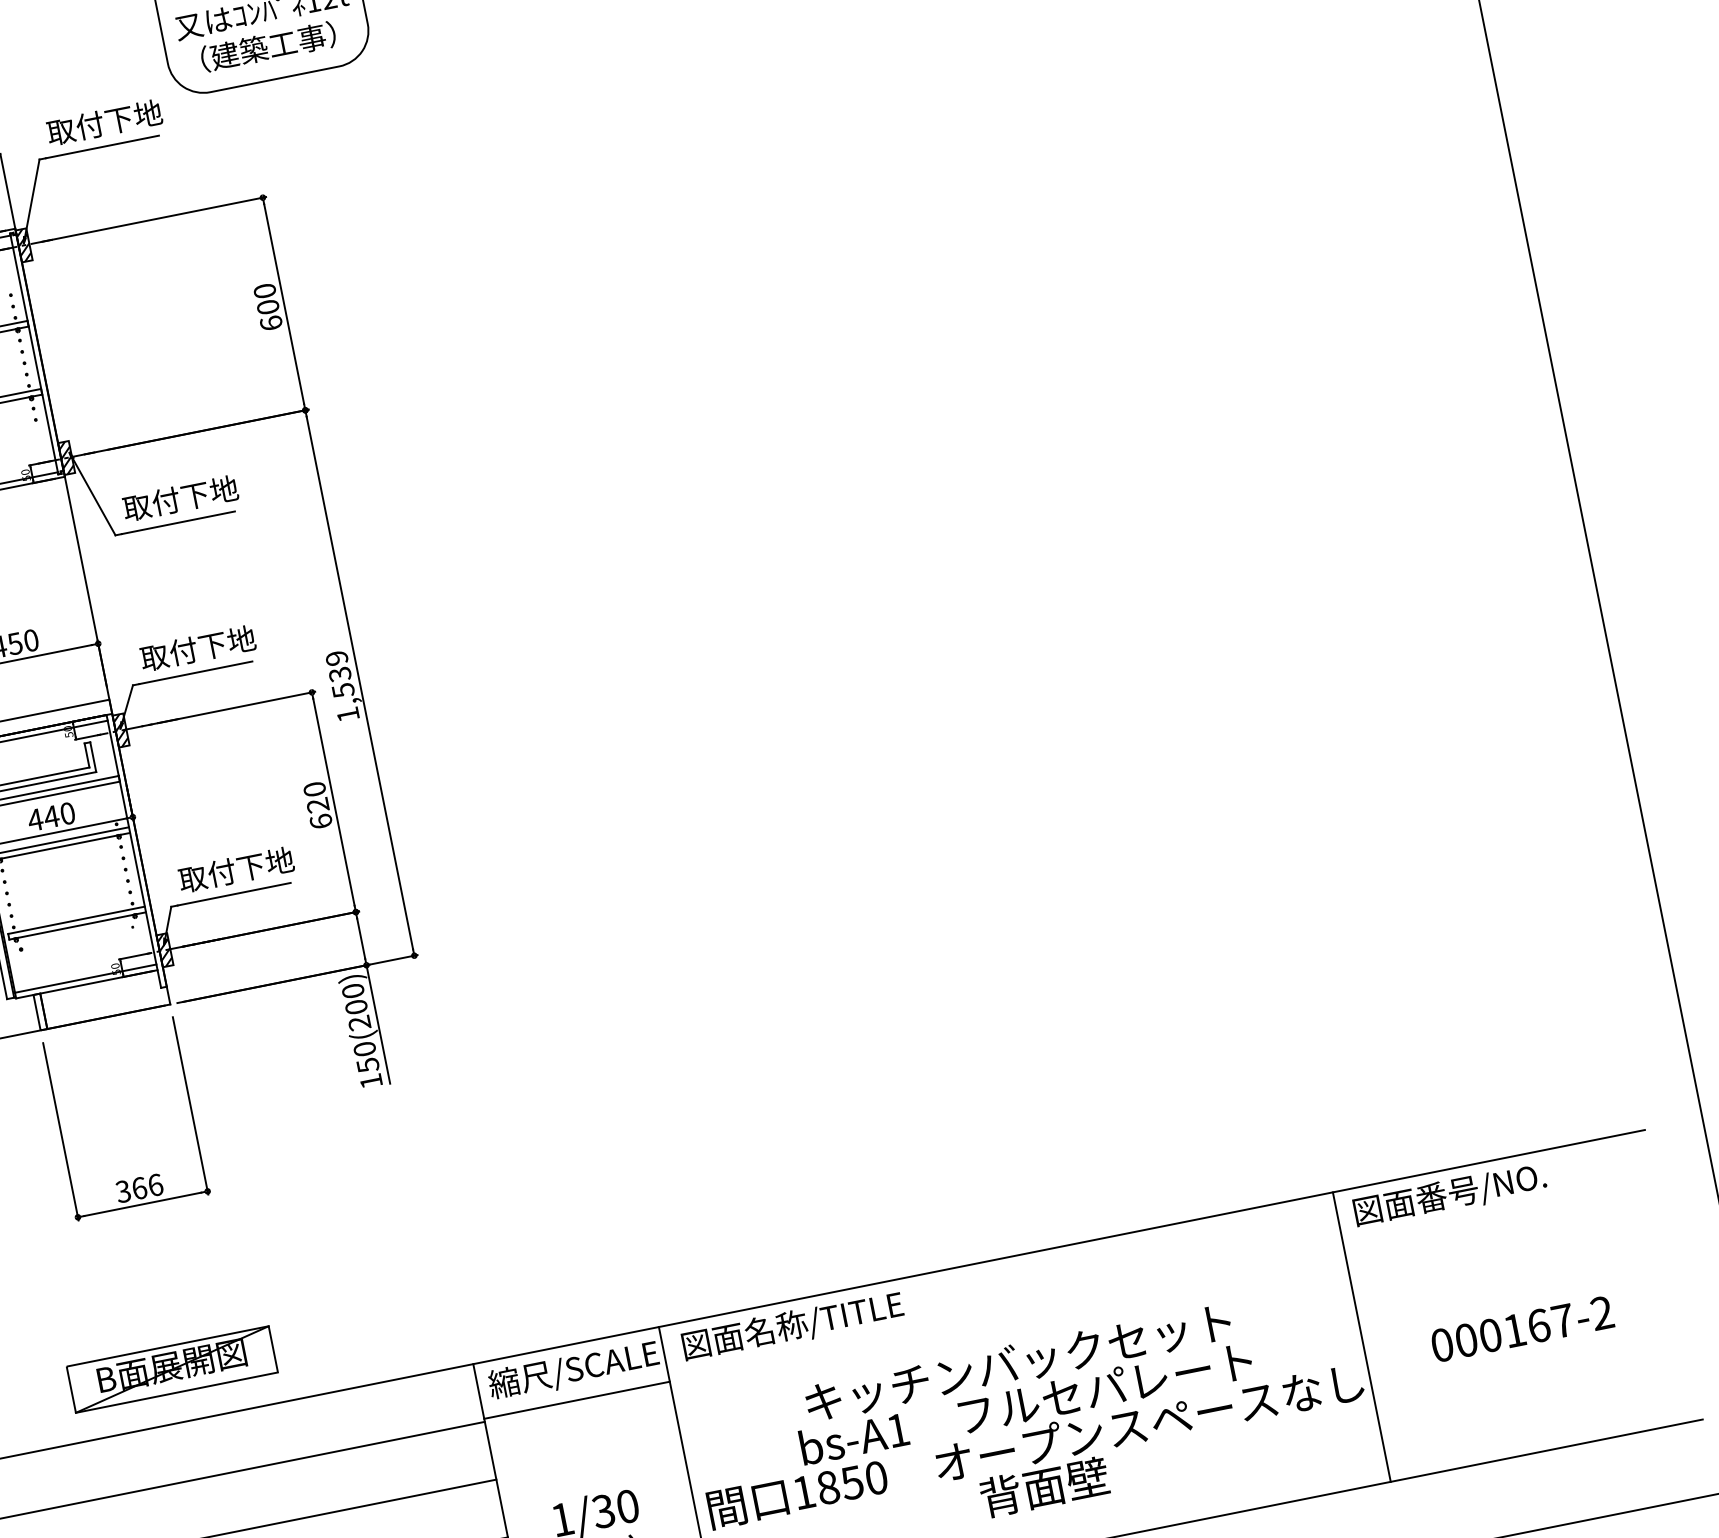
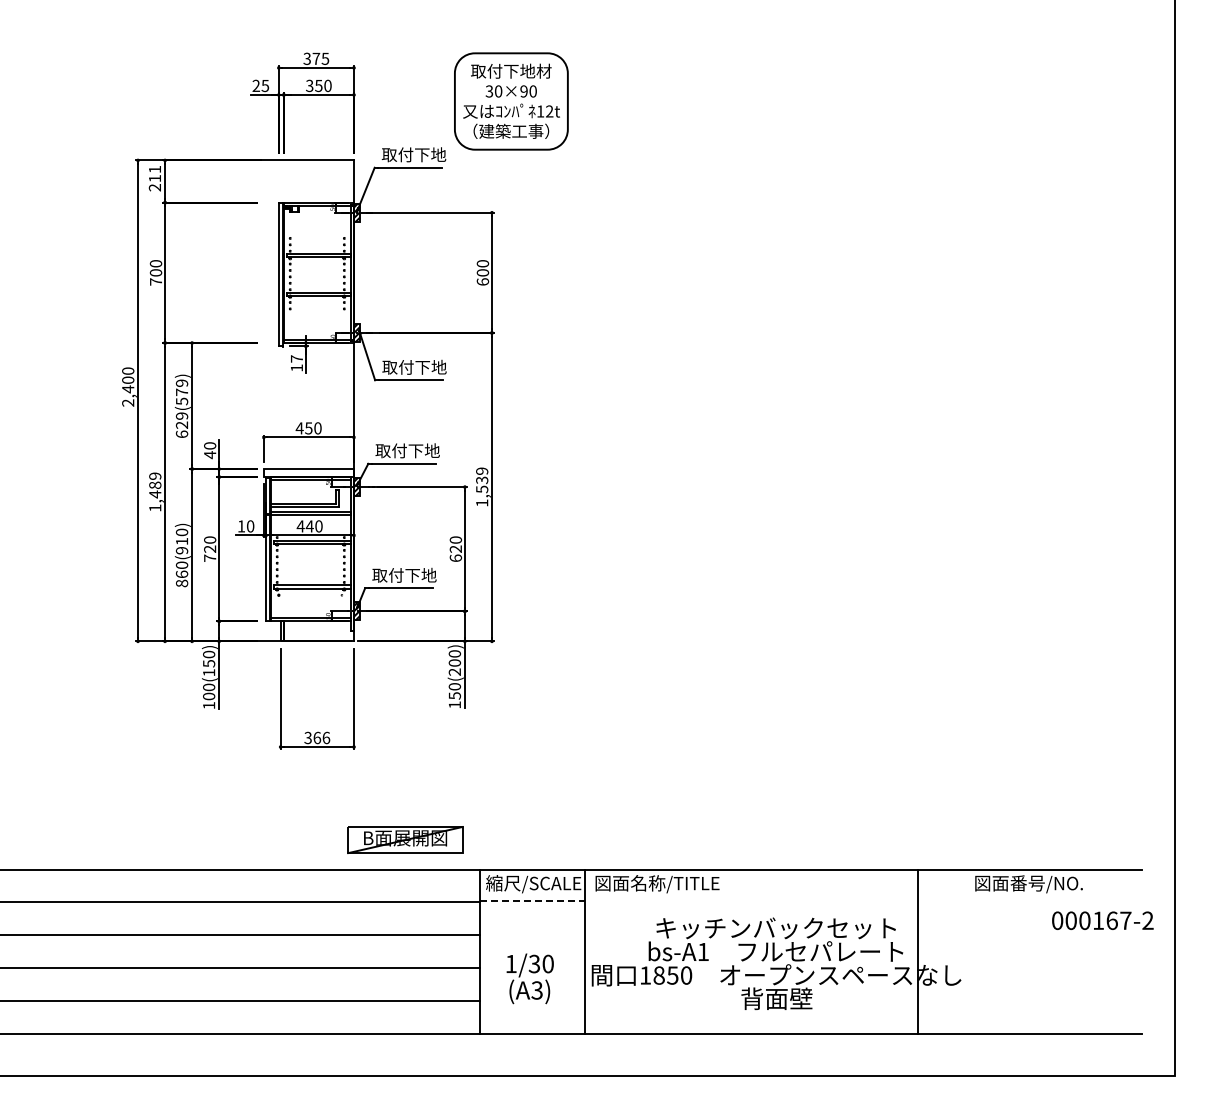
text: (1521, 1328) -> (1102, 920), moved
line: (1361, 1336) -> (917, 951), moved
part: (172, 1368) -> (405, 839), moved
line: (577, 1399) -> (532, 900), solid -> dashed

